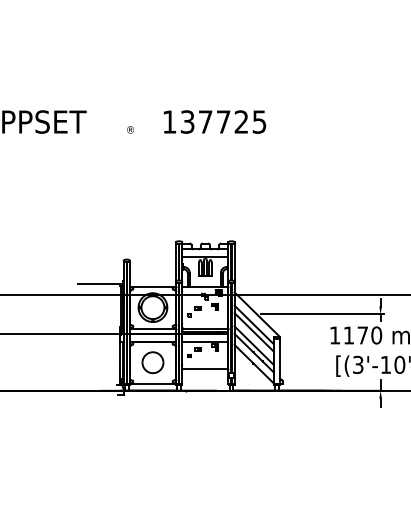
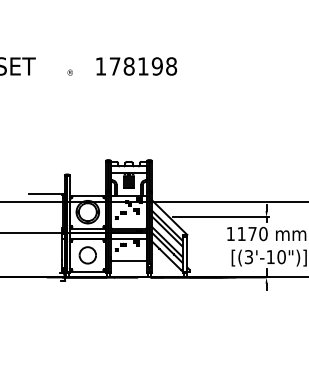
text: (223, 121) -> (143, 66), 137725 -> 178198

